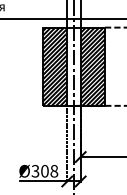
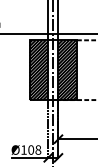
text: (34, 170) -> (23, 149), Ø308 -> Ø108

